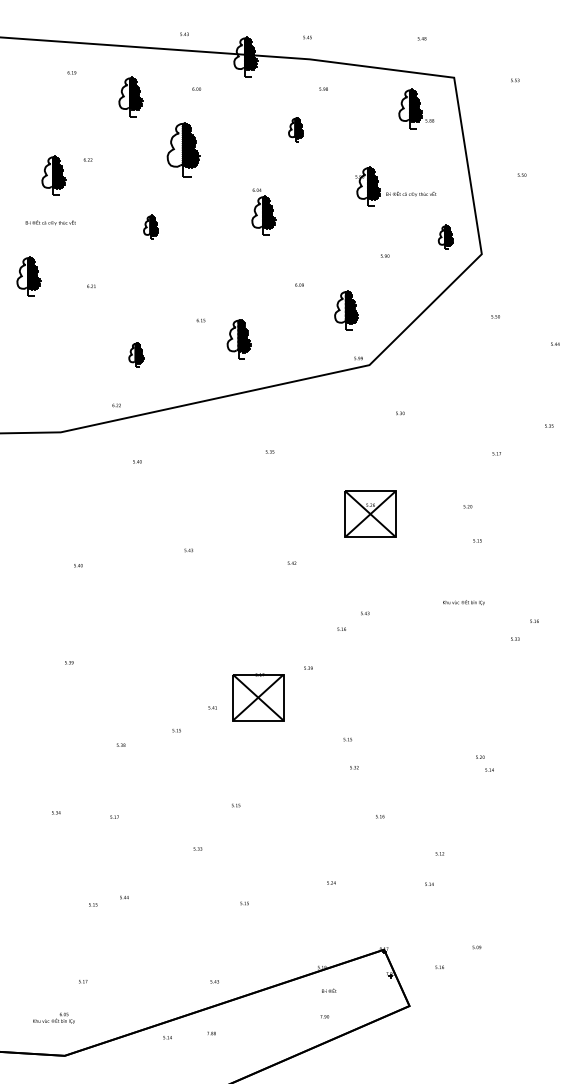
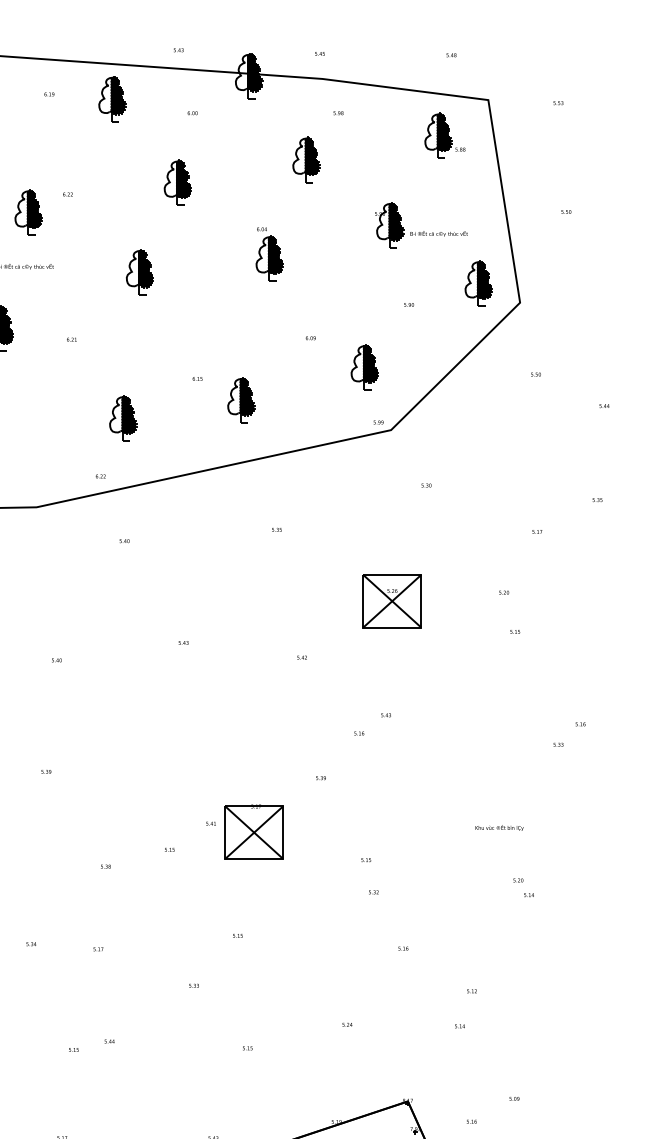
part: (130, 96) -> (112, 98), moved
part: (295, 129) -> (306, 159), size x1.67
part: (183, 149) -> (177, 182), size x0.71
part: (150, 227) -> (139, 272), size x1.67
part: (445, 237) -> (478, 283), size x1.67
part: (135, 354) -> (122, 417), size x1.67
text: (463, 602) -> (499, 827), moved
part: (258, 697) -> (254, 832), moved

